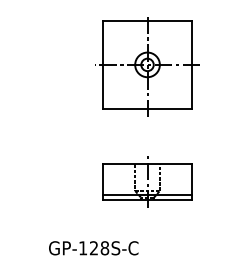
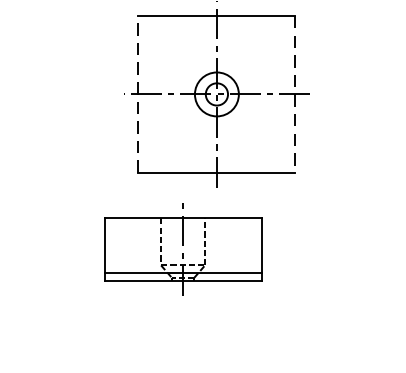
line: (103, 64) -> (138, 93), solid -> dashed
line: (191, 65) -> (295, 95), solid -> dashed
part: (147, 181) -> (183, 248), moved

